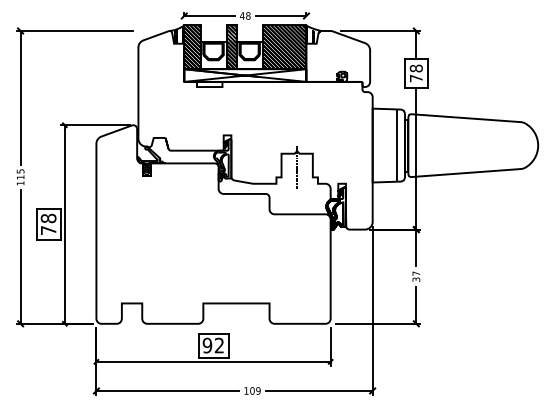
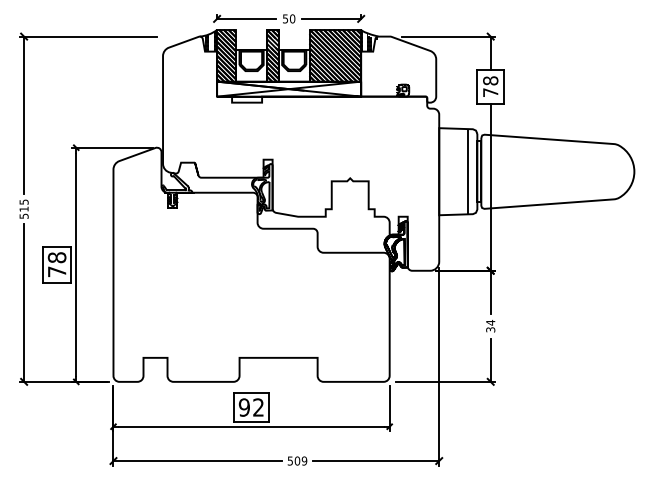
text: (244, 15) -> (288, 18), 48 -> 50
line: (297, 167) -> (350, 197), removed
text: (20, 182) -> (23, 215), 115 -> 515
text: (416, 273) -> (490, 322), 37 -> 34
text: (245, 390) -> (289, 460), 109 -> 509

